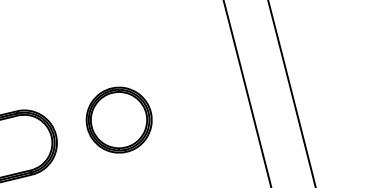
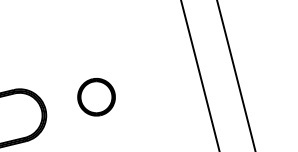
part: (119, 120) -> (96, 97), size x0.7

